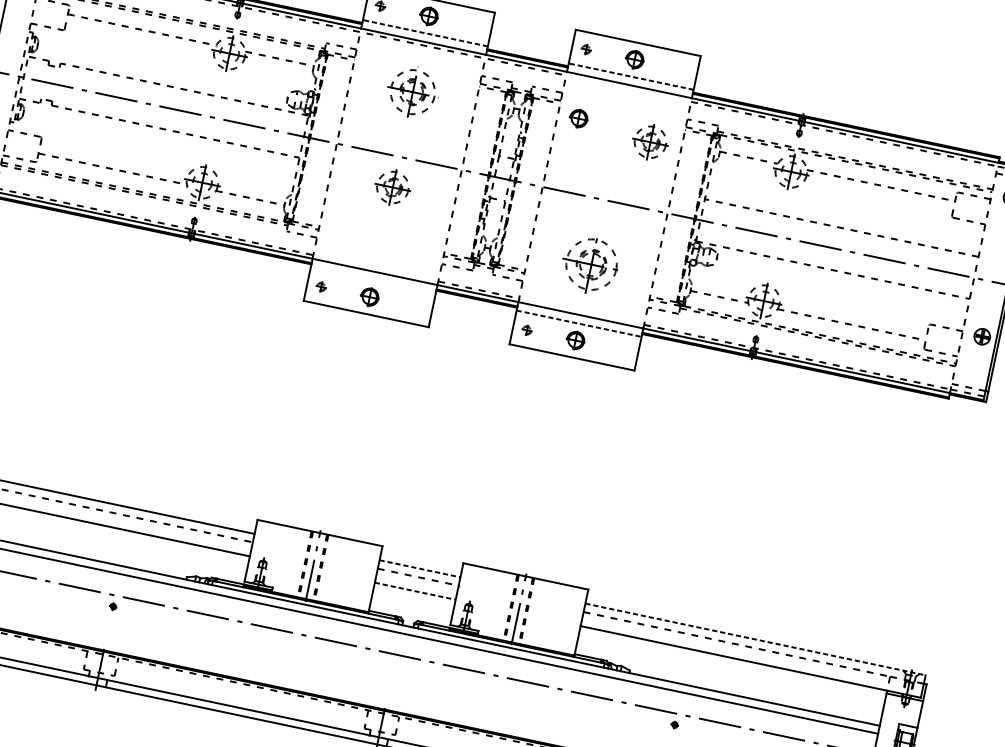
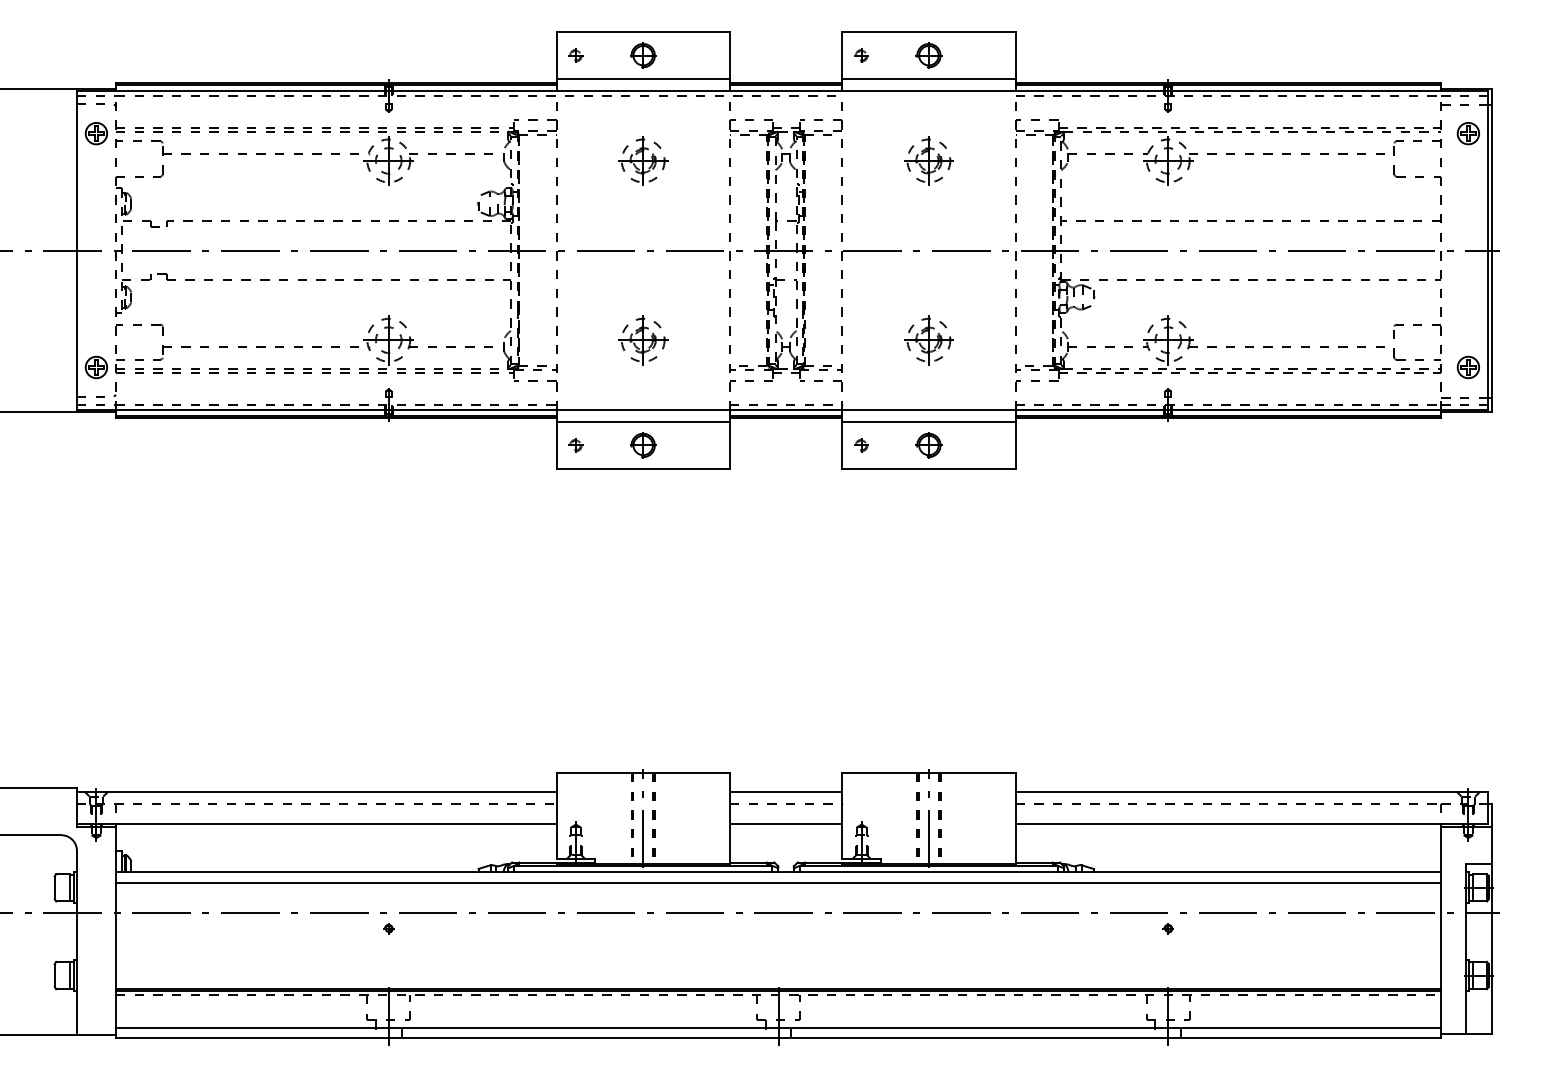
line: (425, 33) -> (643, 79), dashed -> solid
line: (630, 76) -> (928, 79), dashed -> solid
part: (413, 91) -> (643, 160), size x0.71
part: (578, 118) -> (870, 149), removed
part: (650, 141) -> (928, 160), moved
part: (393, 187) -> (643, 340), moved
part: (591, 264) -> (928, 340), size x0.62
line: (372, 280) -> (642, 422), added
line: (578, 323) -> (928, 422), dashed -> solid
part: (981, 336) -> (1467, 367), moved
line: (420, 568) -> (786, 792), dashed -> solid
line: (415, 591) -> (786, 823), dashed -> solid
line: (756, 639) -> (1252, 792), dashed -> solid

